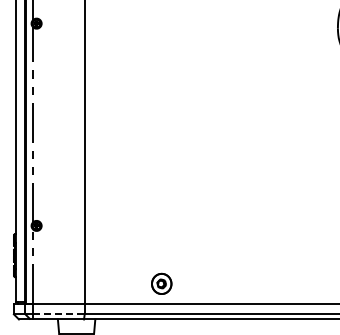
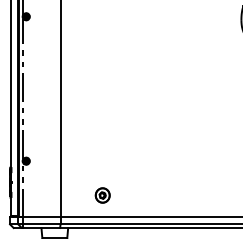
part: (161, 283) -> (102, 195), moved
line: (59, 314) -> (42, 224), dashed -> solid

